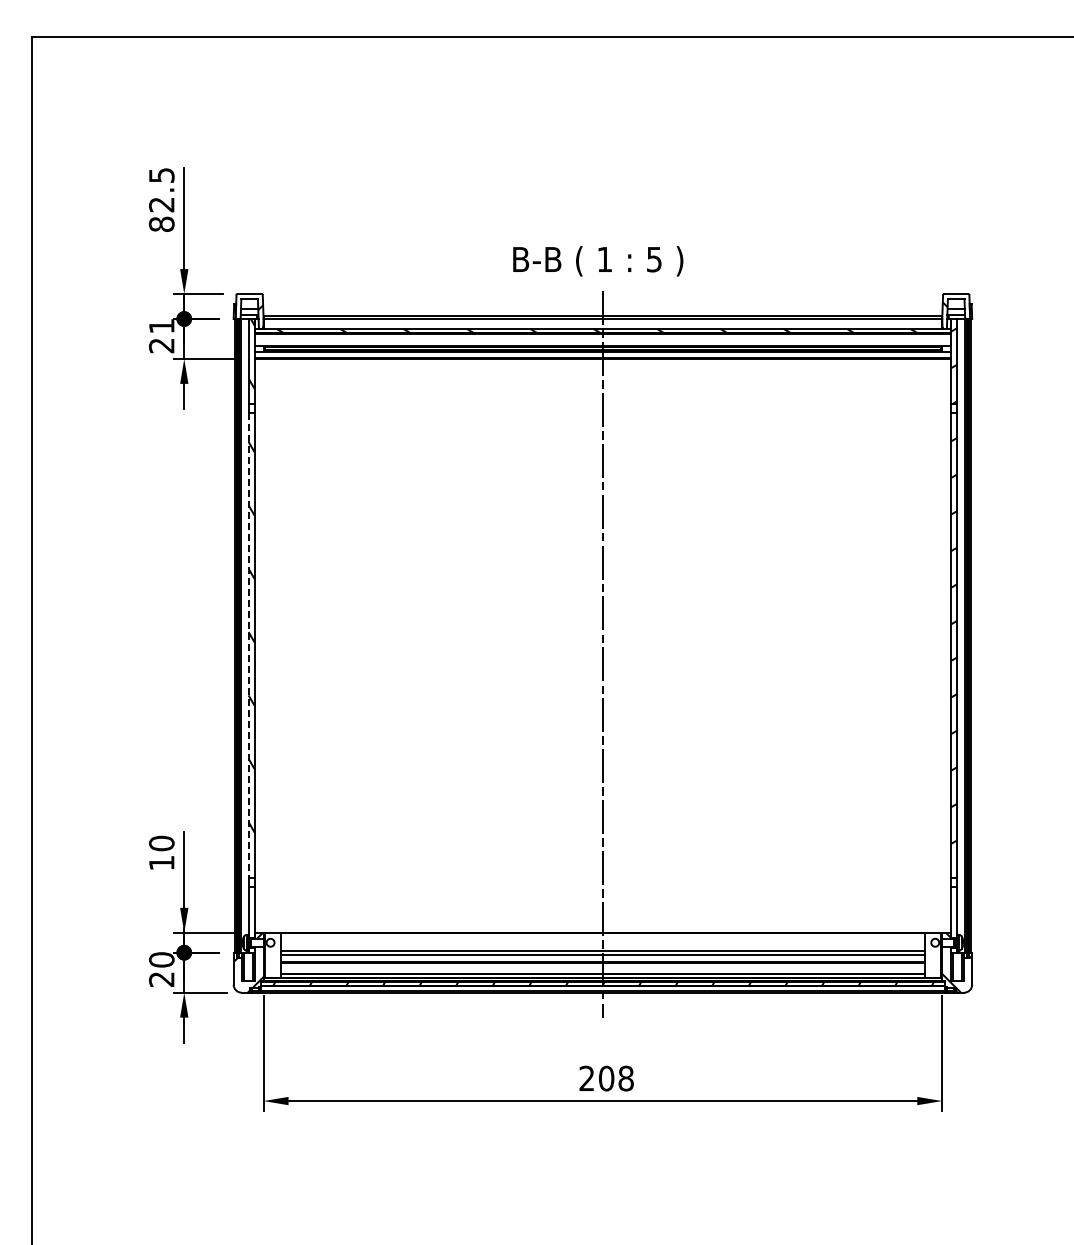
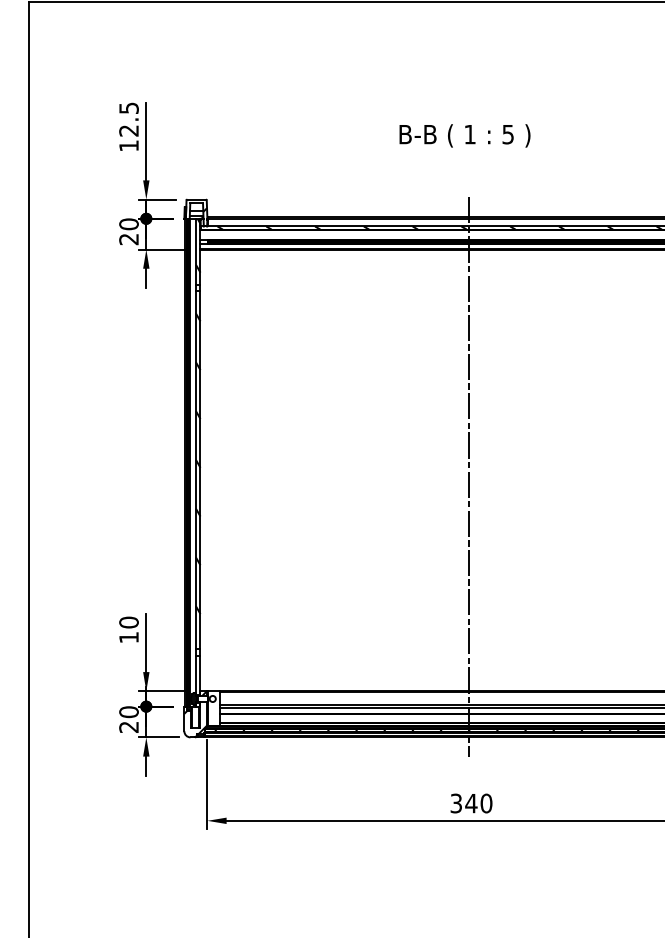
text: (161, 223) -> (128, 145), 82.5 -> 12.5
text: (598, 261) -> (465, 136), moved
text: (161, 325) -> (128, 223), 21 -> 20
line: (248, 645) -> (195, 470), dashed -> solid
text: (606, 1078) -> (471, 803), 208 -> 340

